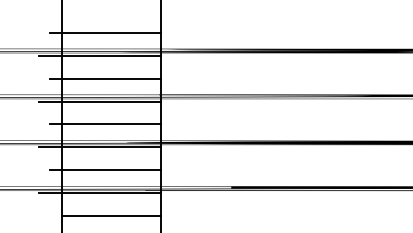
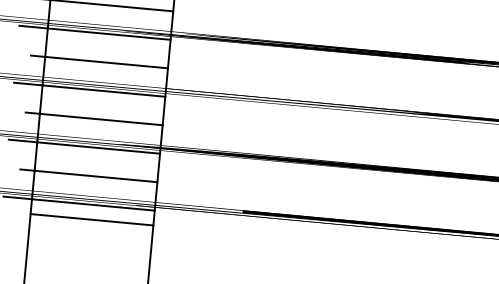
line: (110, 216) -> (90, 219), moved

